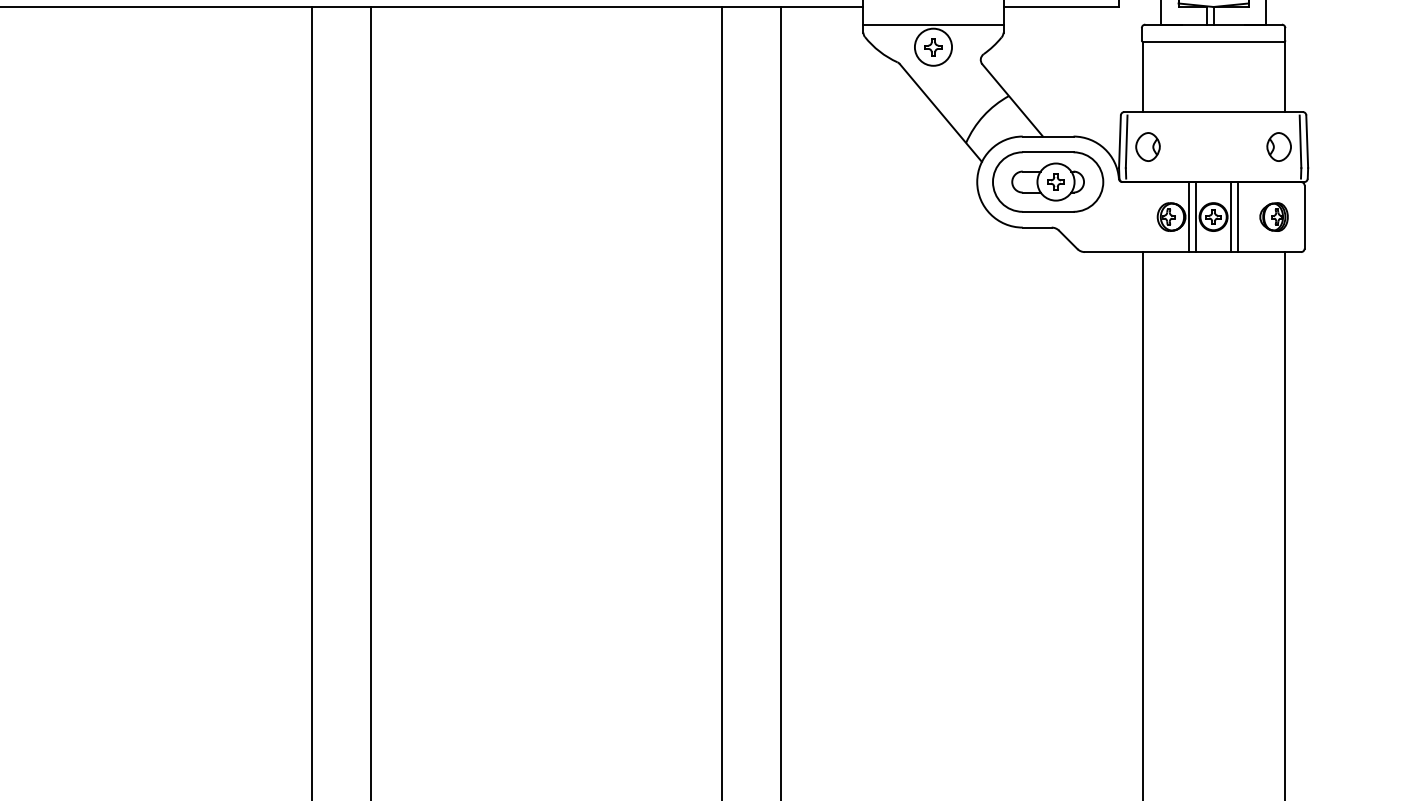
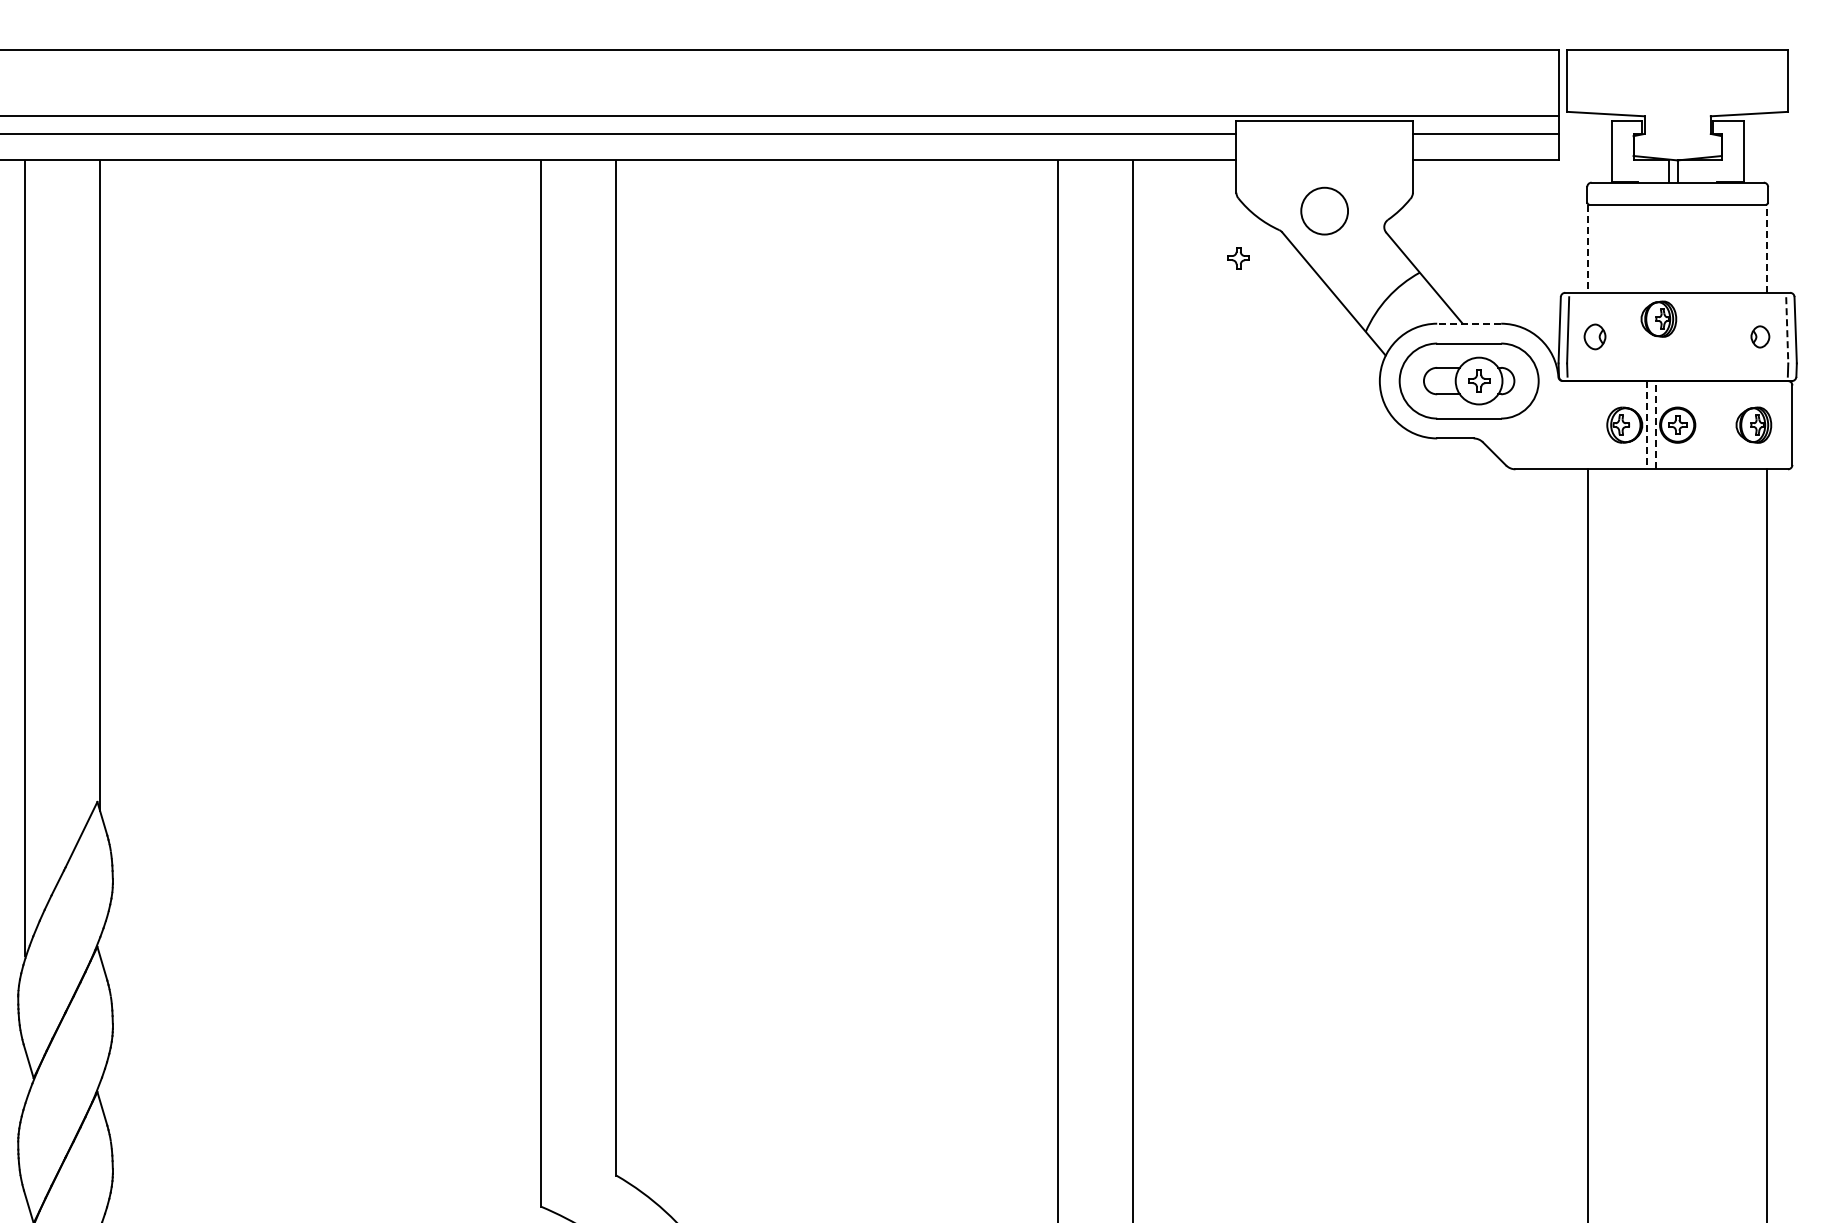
line: (933, 24) -> (1324, 182), removed
part: (933, 47) -> (1238, 258), moved
line: (1284, 76) -> (1767, 248), solid -> dashed
line: (1142, 77) -> (1588, 249), solid -> dashed
part: (1198, 132) -> (1658, 318), added
line: (1048, 136) -> (1469, 323), solid -> dashed
line: (1300, 141) -> (1787, 330), solid -> dashed
part: (1147, 146) -> (1594, 336), size x0.7
part: (1279, 146) -> (1760, 336), size x0.6
line: (1195, 216) -> (1655, 424), solid -> dashed
line: (1189, 217) -> (1647, 425), solid -> dashed
line: (1230, 217) -> (1699, 425), removed
line: (1238, 217) -> (1708, 425), removed

